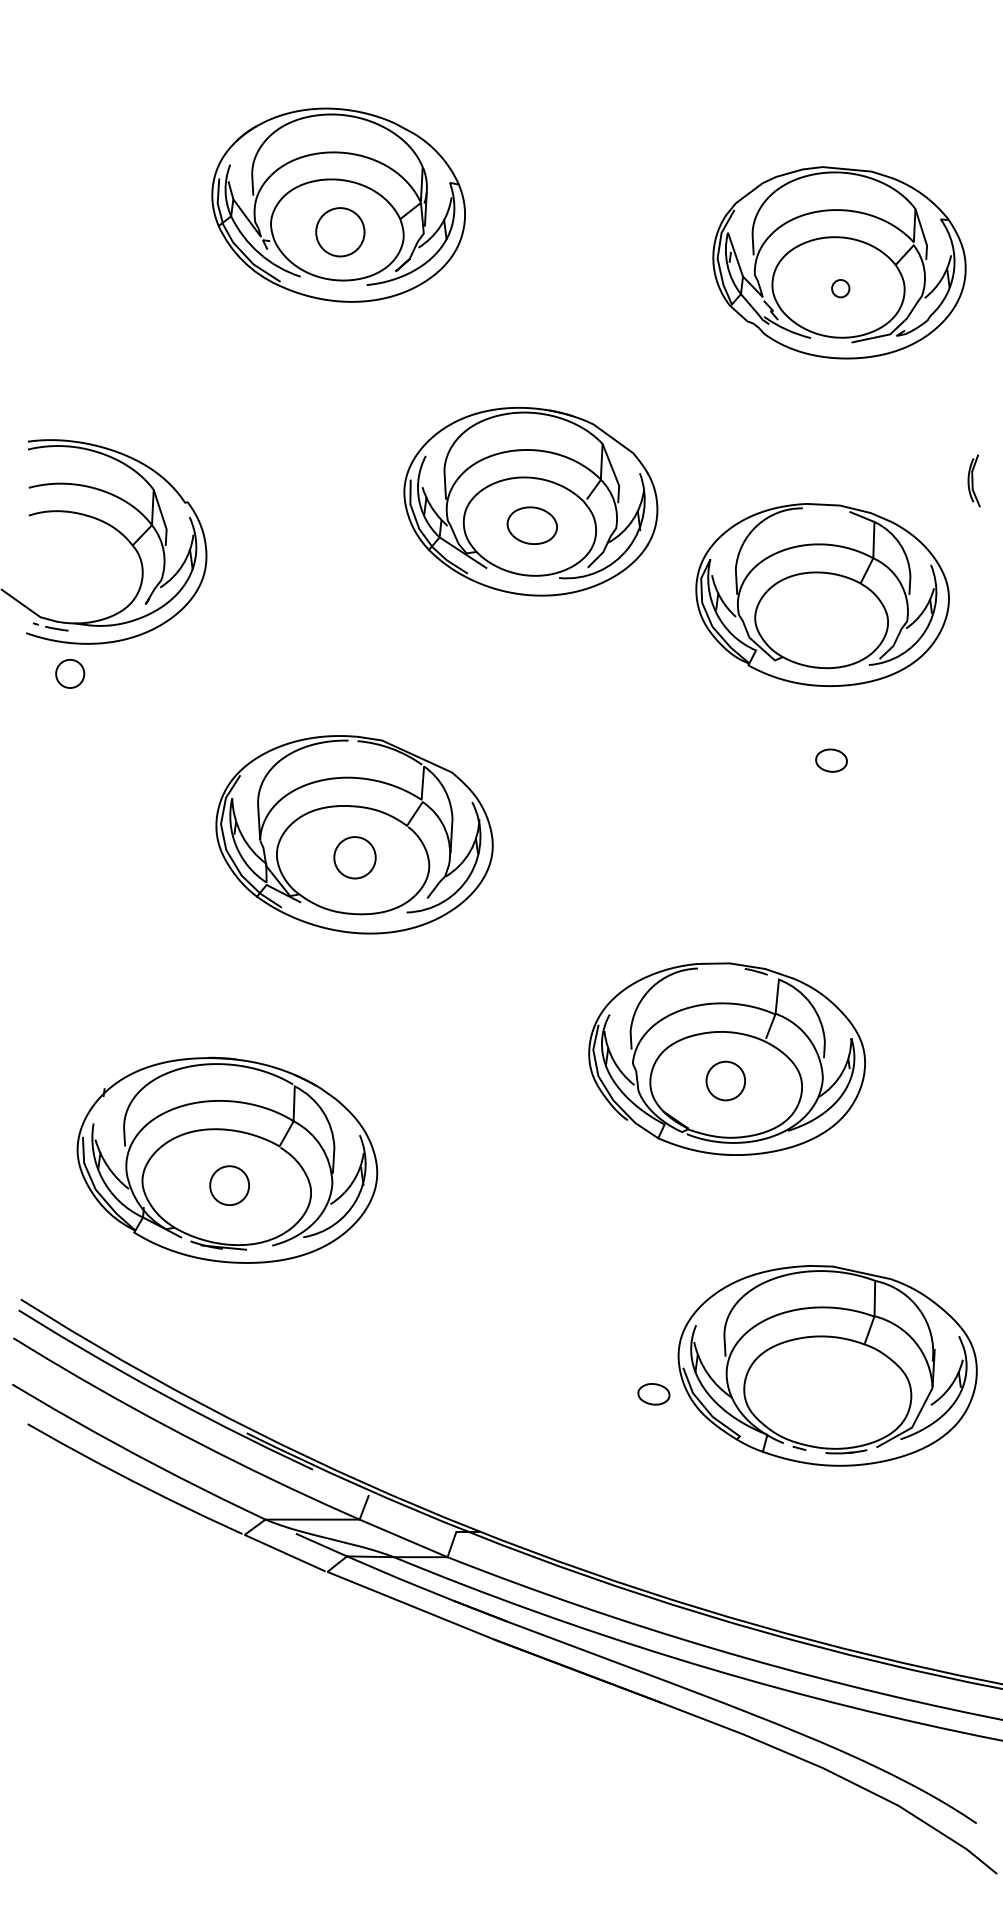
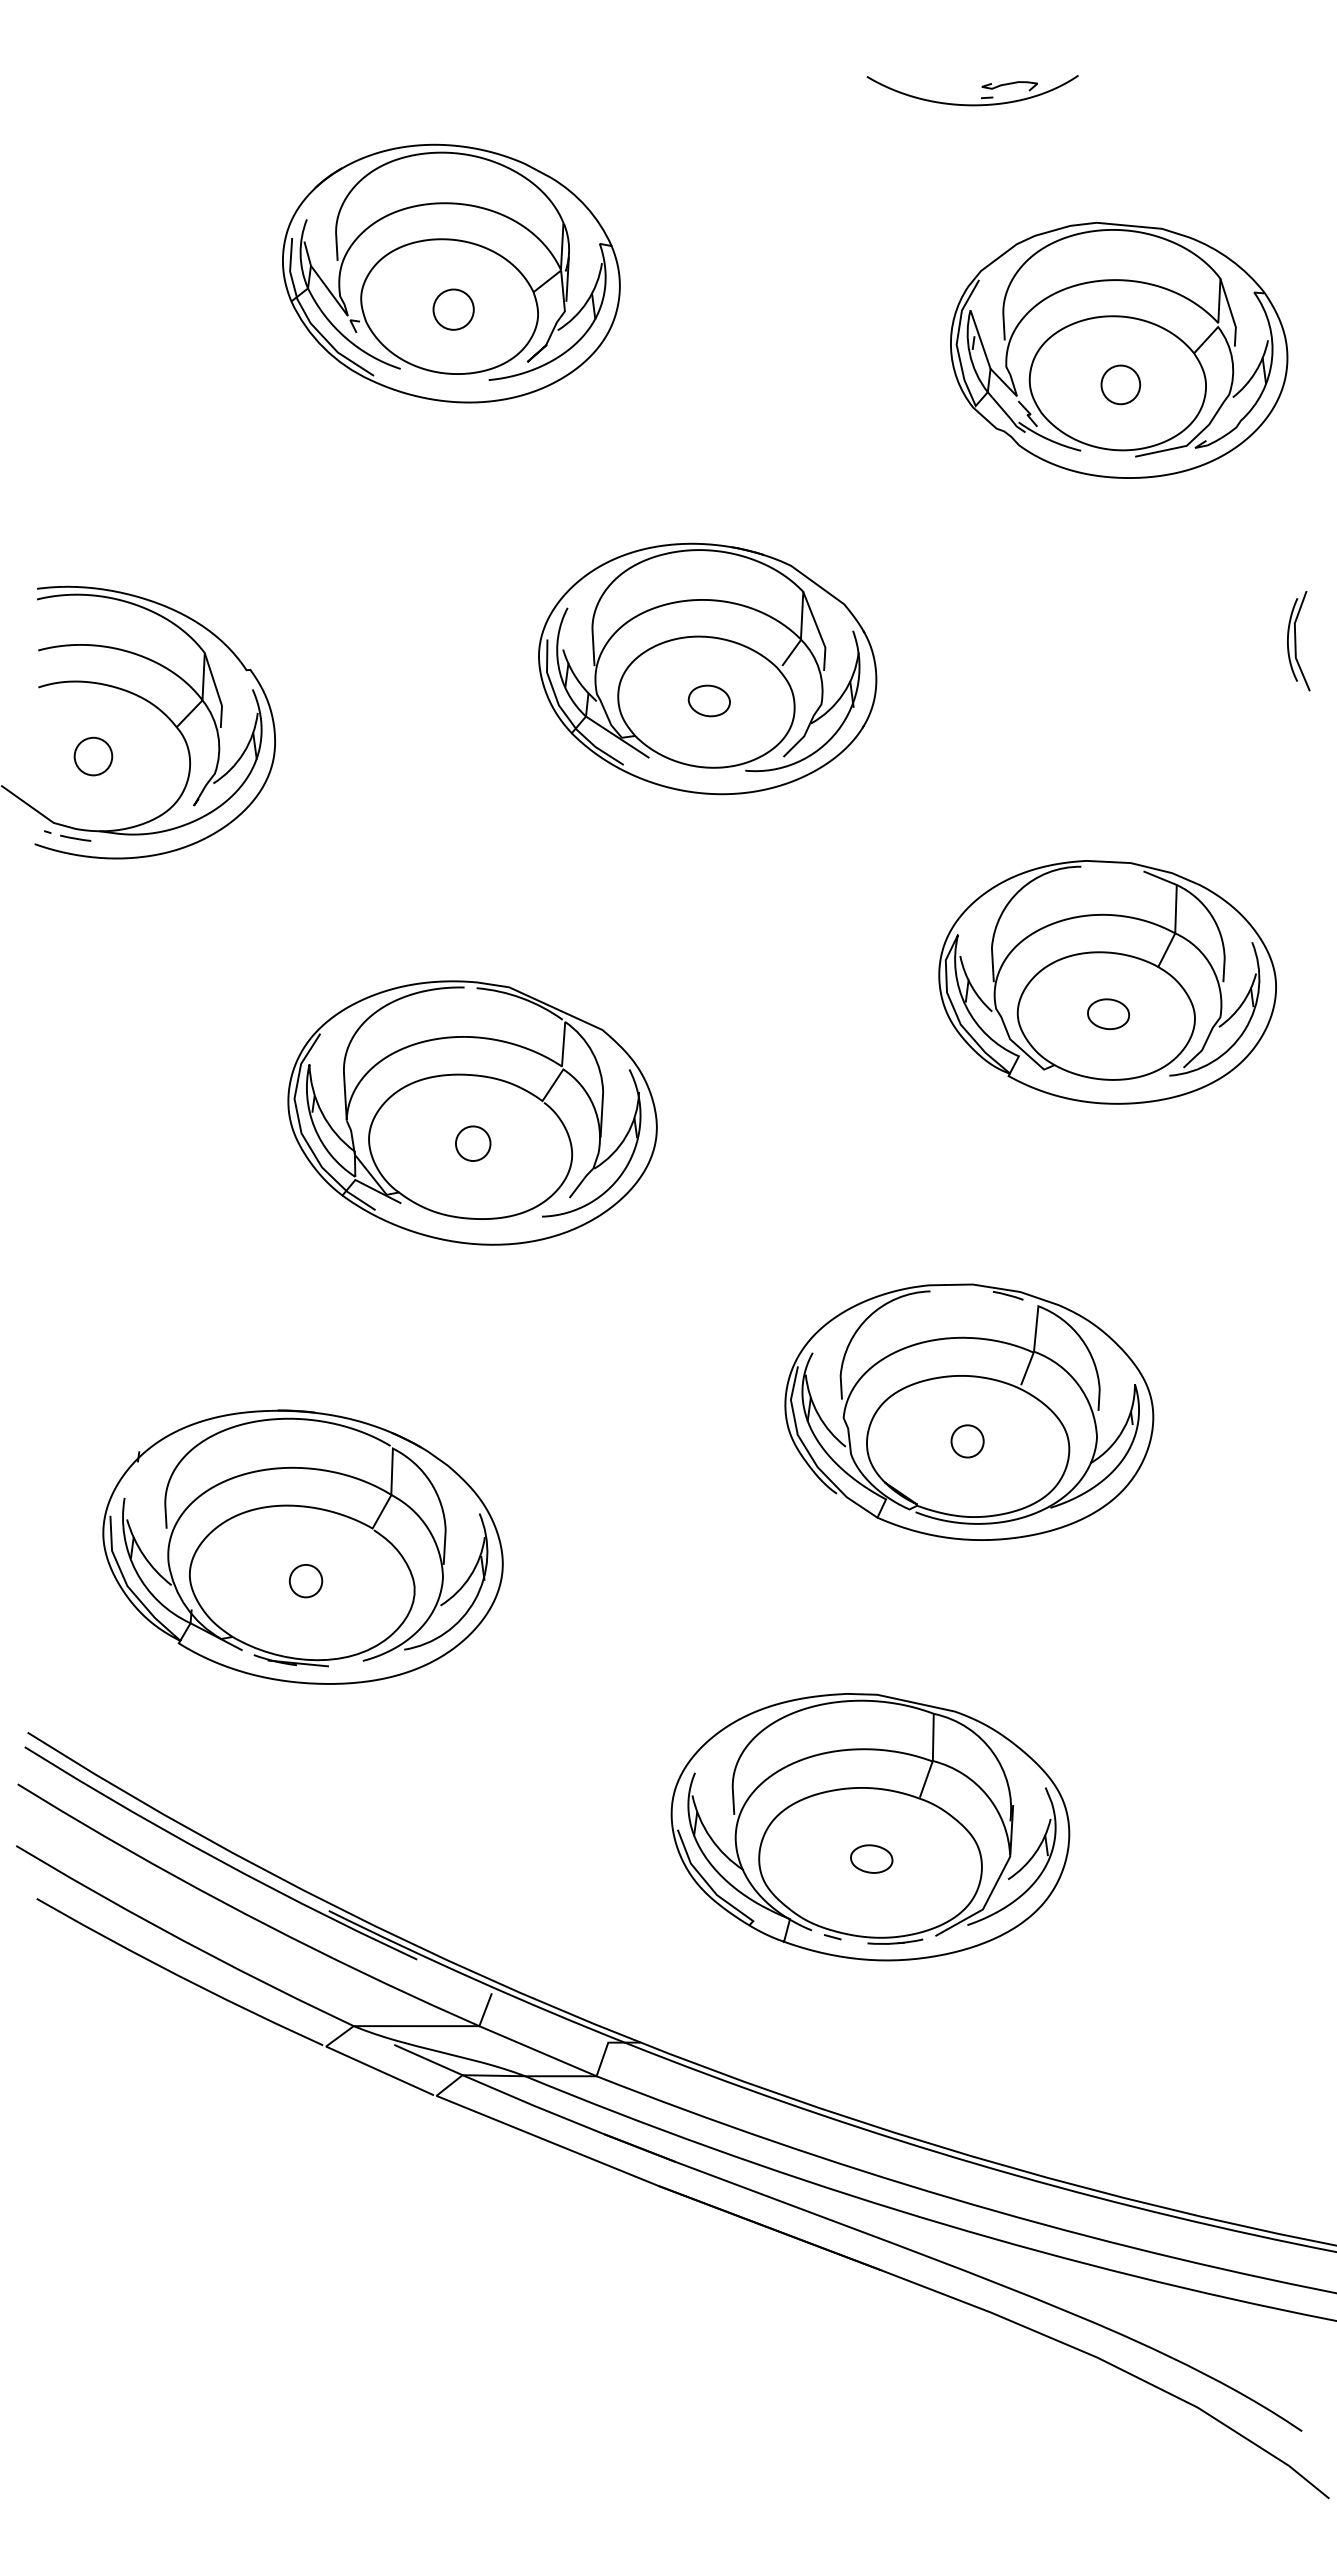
part: (736, 65) -> (981, 87), added
circle: (340, 232) -> (453, 309), size x0.62
circle: (840, 288) -> (1120, 384), size x1.67
part: (974, 481) -> (1298, 641), size x1.43
part: (531, 525) -> (708, 700), size x0.62
part: (822, 595) -> (1107, 982), moved
circle: (70, 673) -> (93, 756), moved
circle: (354, 857) -> (472, 1143), size x0.62
circle: (725, 1081) -> (967, 1441), size x0.62
circle: (229, 1186) -> (305, 1581), size x0.62
part: (827, 1366) -> (870, 1827), moved

